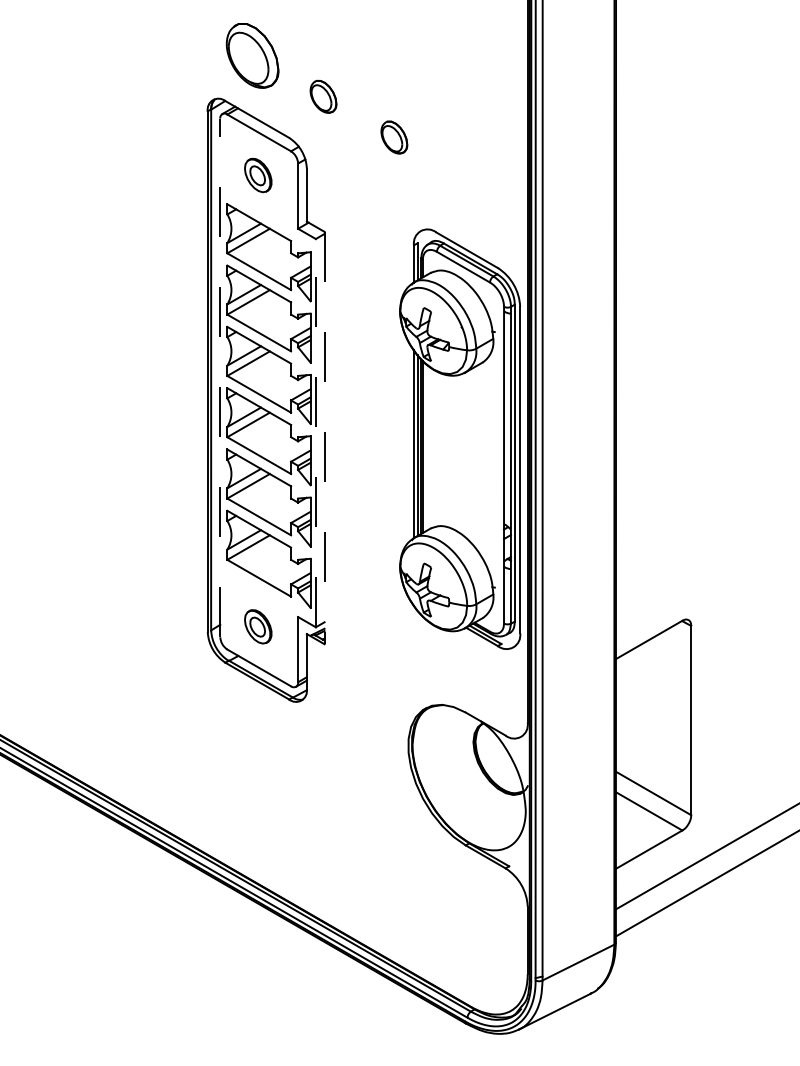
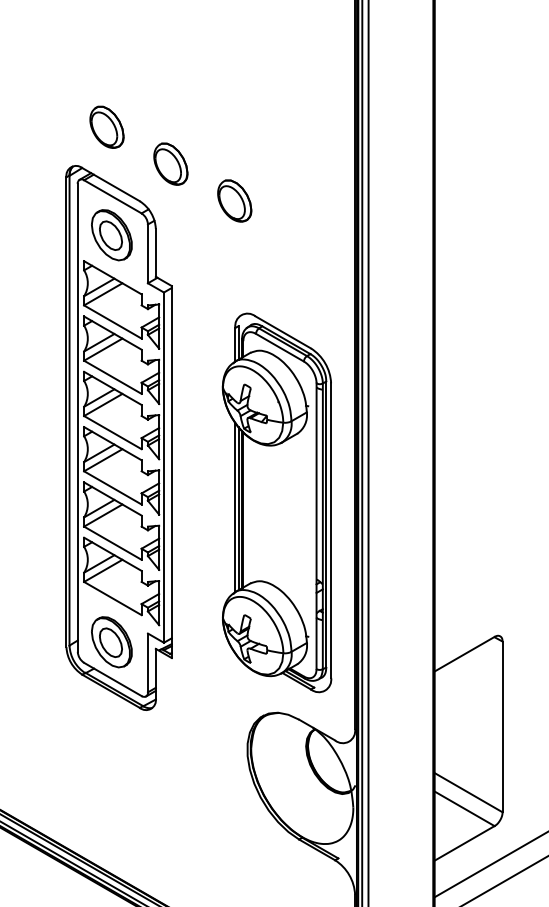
part: (252, 55) -> (106, 126), size x0.71
part: (323, 96) -> (170, 163), size x1.43
part: (394, 137) -> (234, 200), size x1.43
part: (258, 175) -> (112, 235), size x1.67
line: (220, 377) -> (77, 417), dashed -> solid
line: (315, 432) -> (163, 467), dashed -> solid
line: (324, 438) -> (171, 472), dashed -> solid
part: (460, 438) -> (277, 502), moved
part: (258, 626) -> (112, 642), size x1.67

